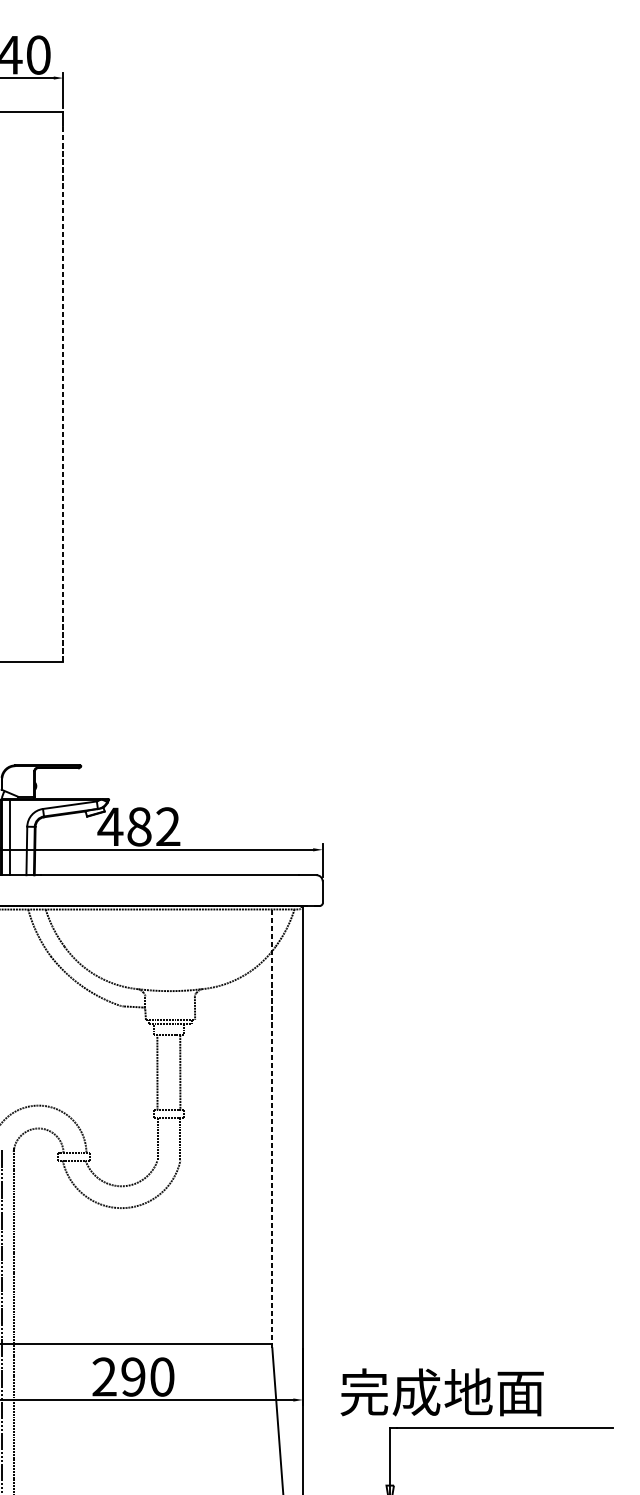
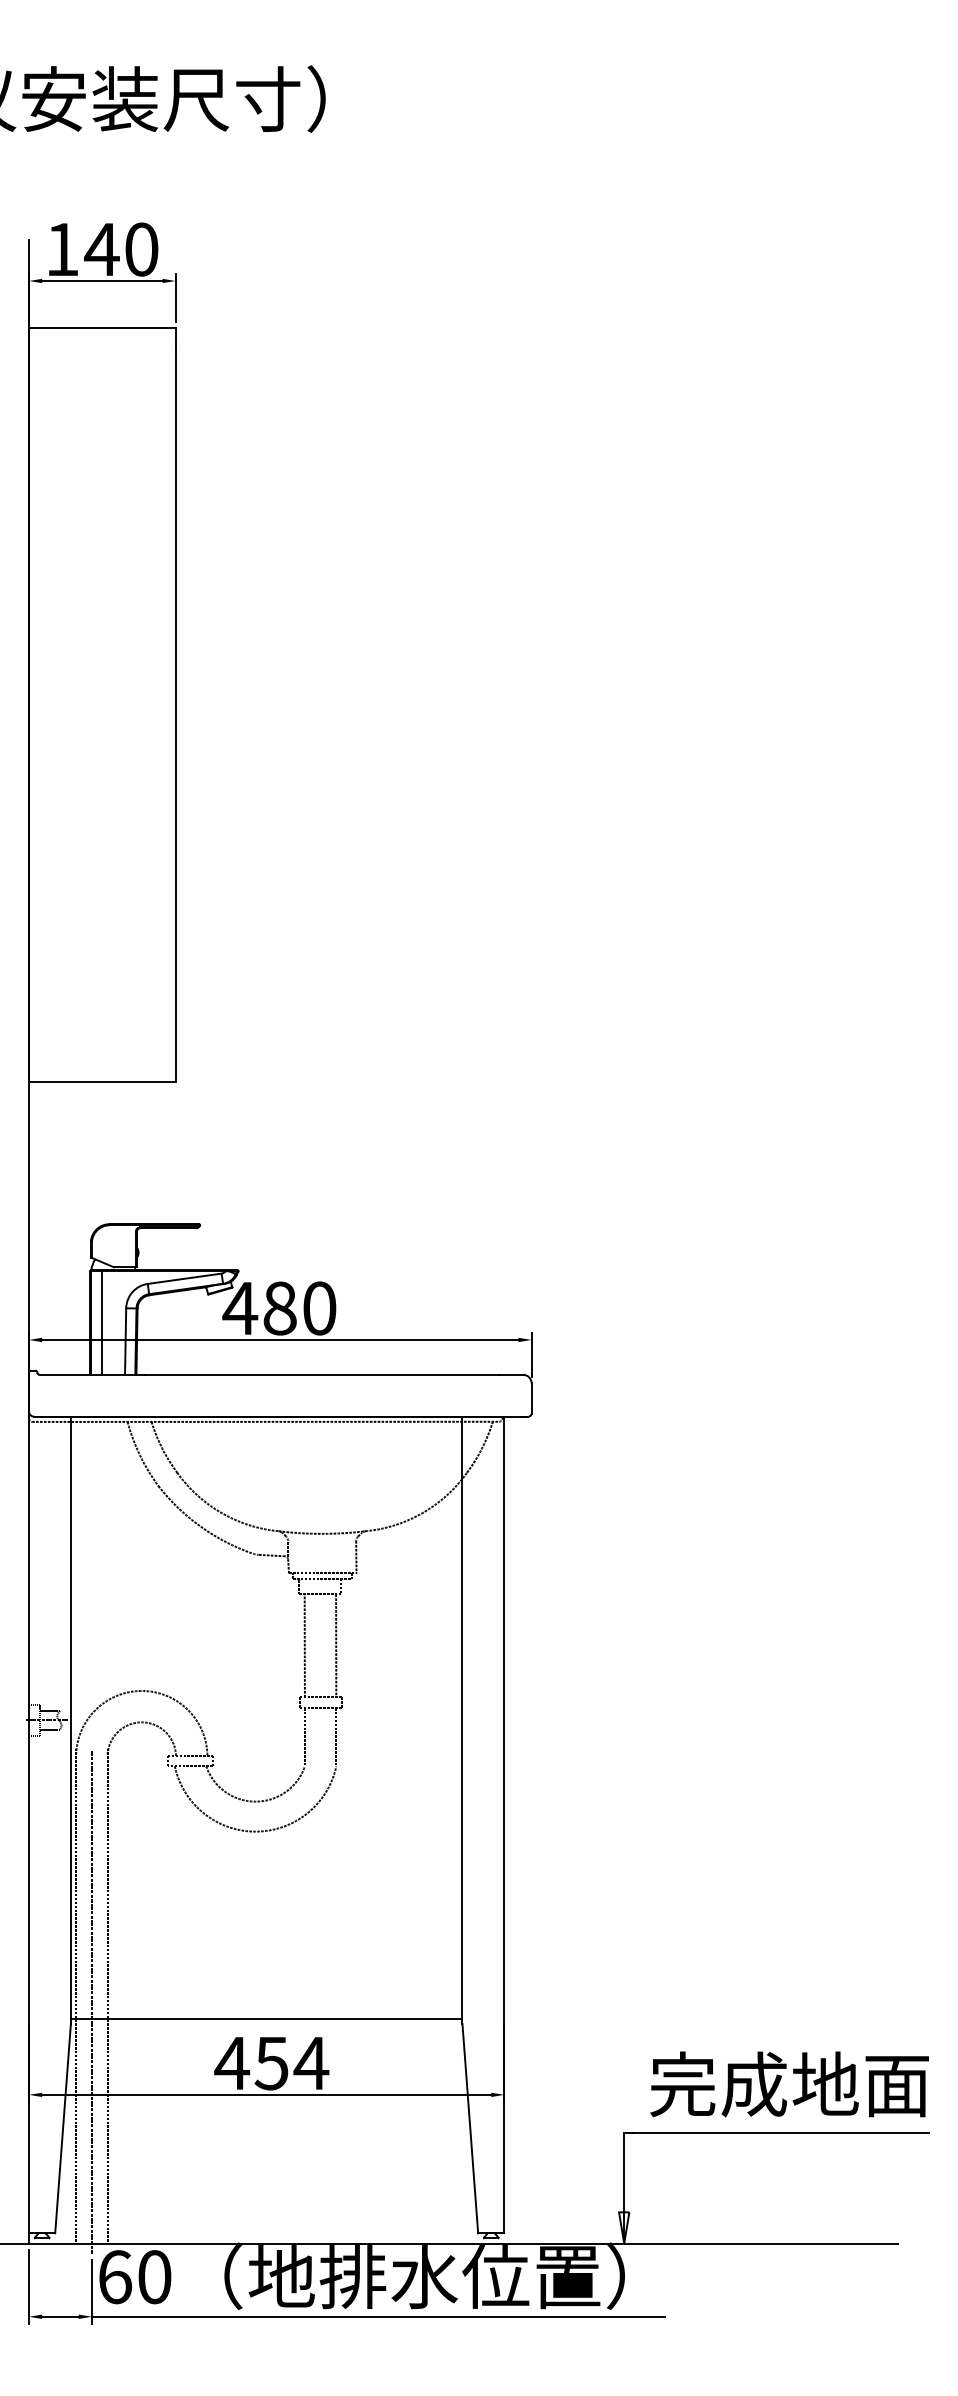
line: (63, 393) -> (175, 713), dashed -> solid
text: (168, 826) -> (319, 1308), 482 -> 480
line: (272, 1127) -> (462, 1720), dashed -> solid
text: (133, 1377) -> (271, 2063), 290 -> 454
text: (442, 1392) -> (789, 2084), moved

